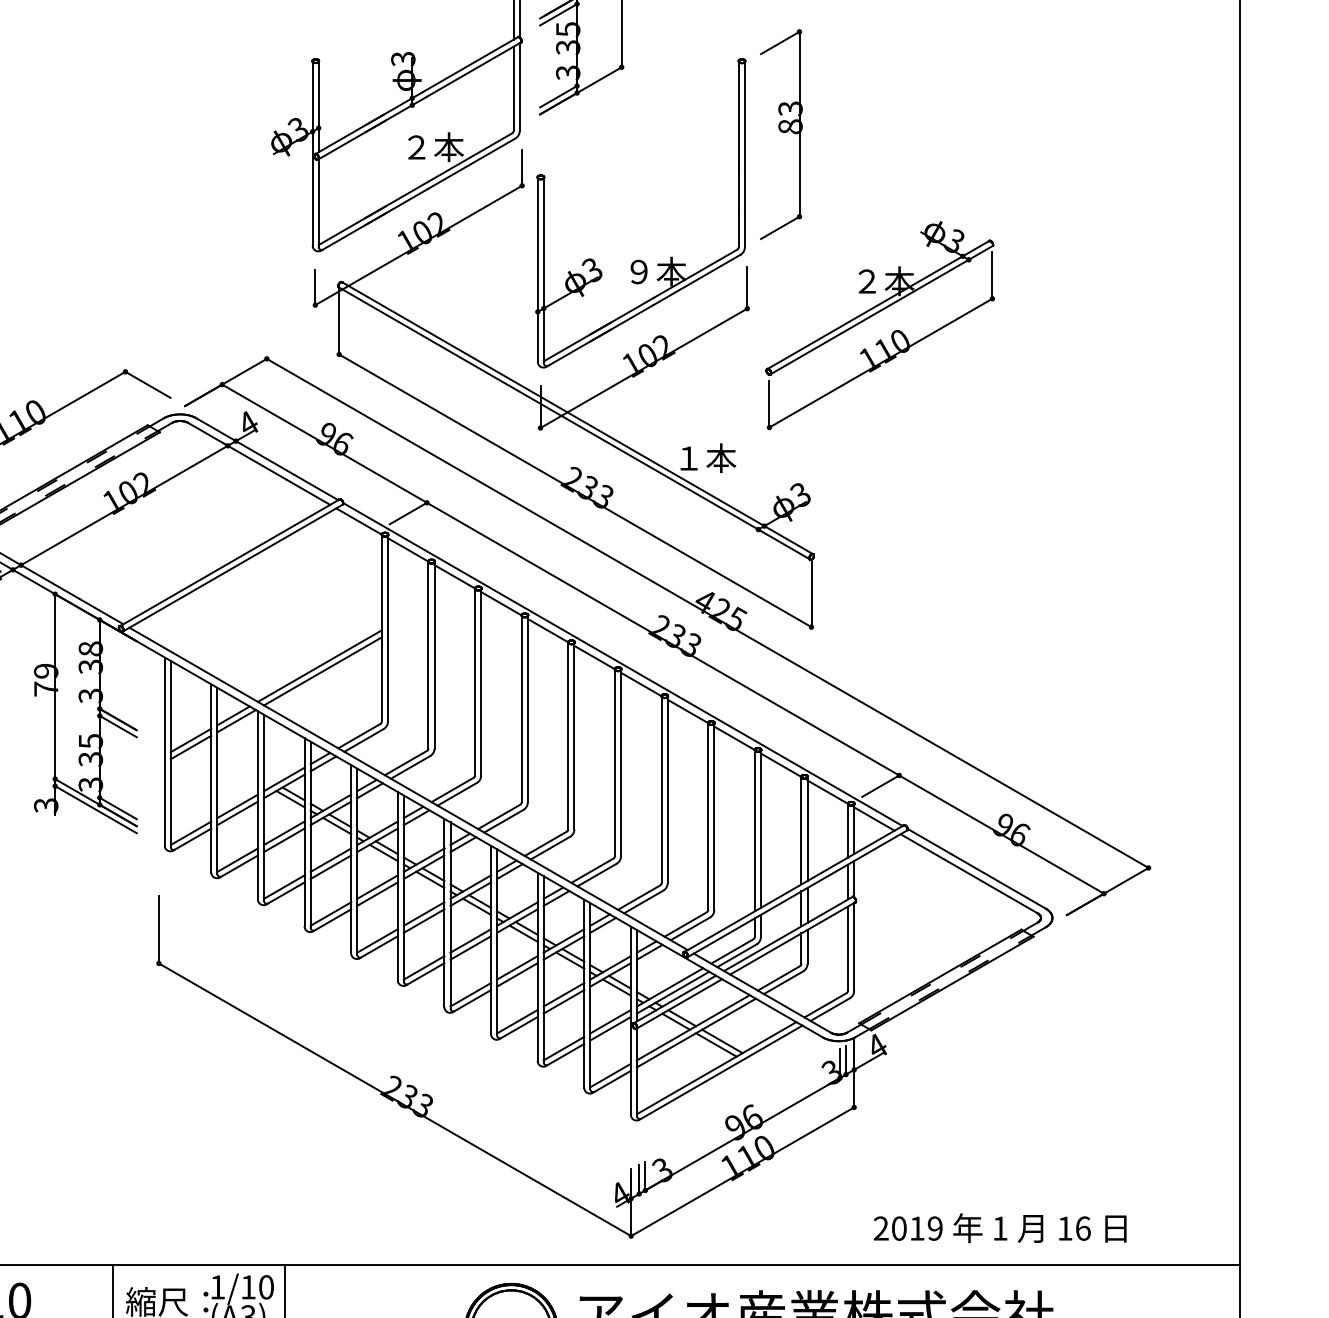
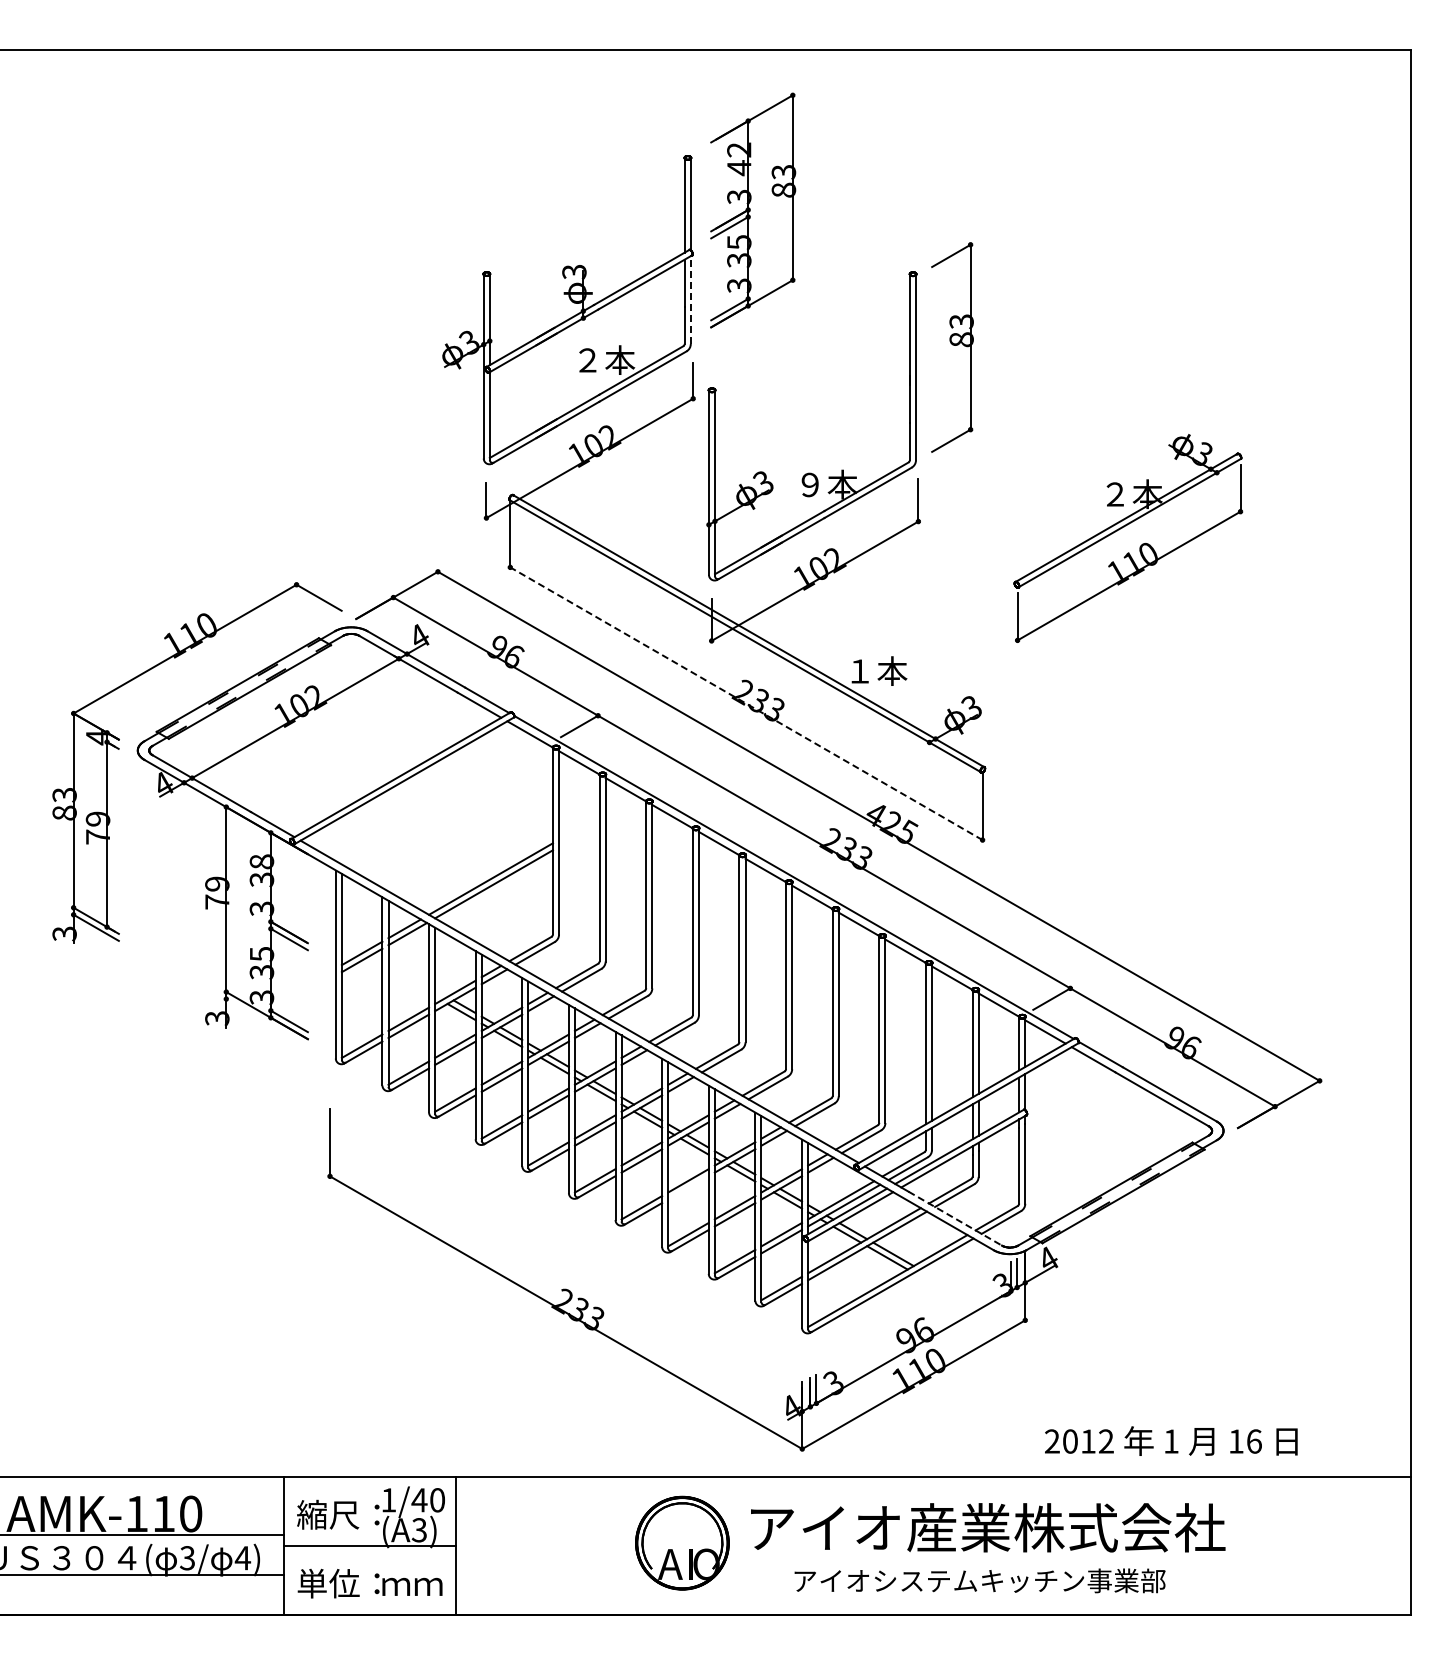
line: (519, 87) -> (690, 300), solid -> dashed
part: (874, 315) -> (1122, 528), moved
line: (575, 490) -> (746, 703), solid -> dashed
line: (95, 809) -> (266, 1022), removed
line: (517, 974) -> (688, 1187), removed
line: (784, 1005) -> (955, 1218), solid -> dashed
text: (935, 1228) -> (1106, 1441), 2019 -> 2012
text: (248, 1287) -> (419, 1500), 1/10 -> 1/40

